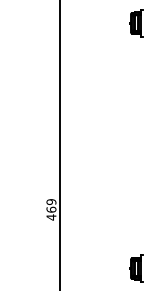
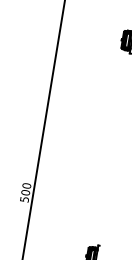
text: (51, 209) -> (25, 192), 469 -> 500

